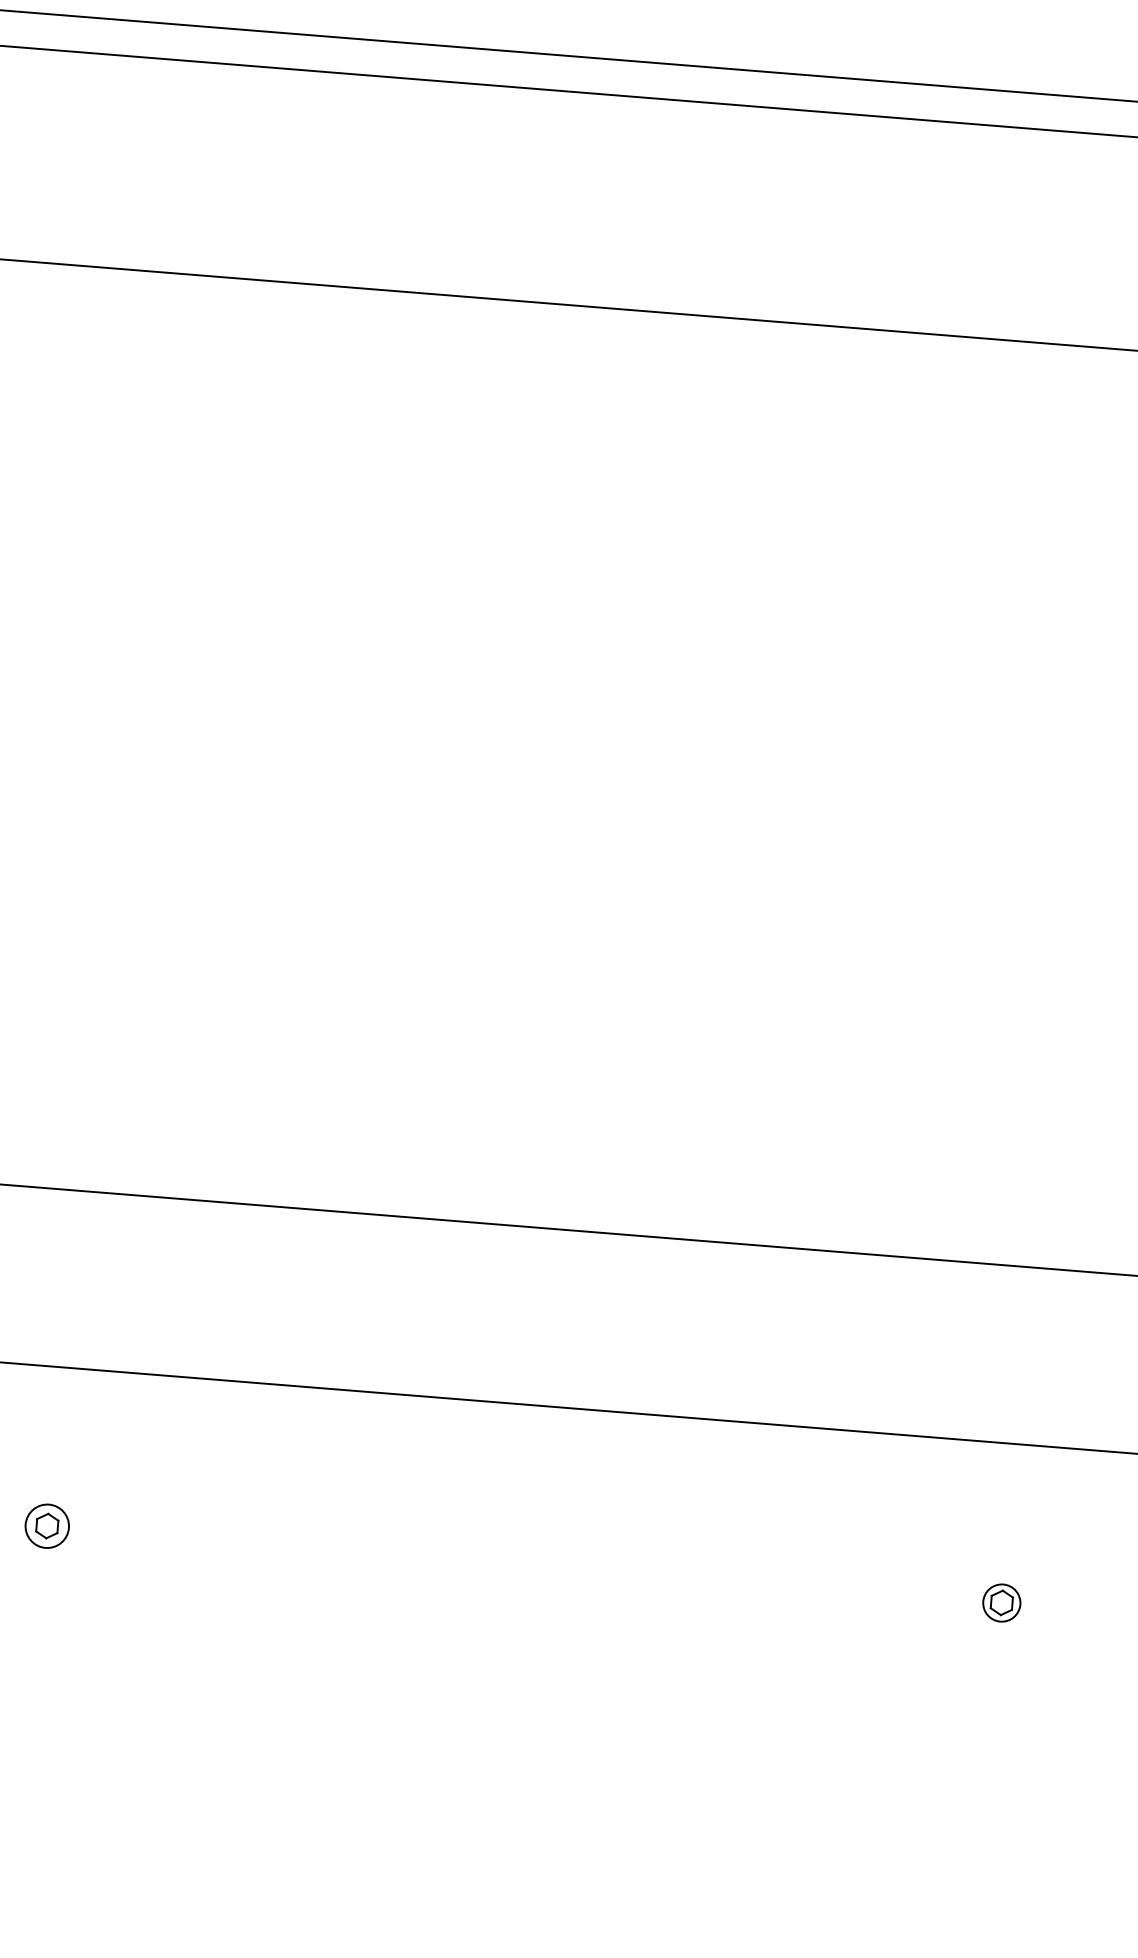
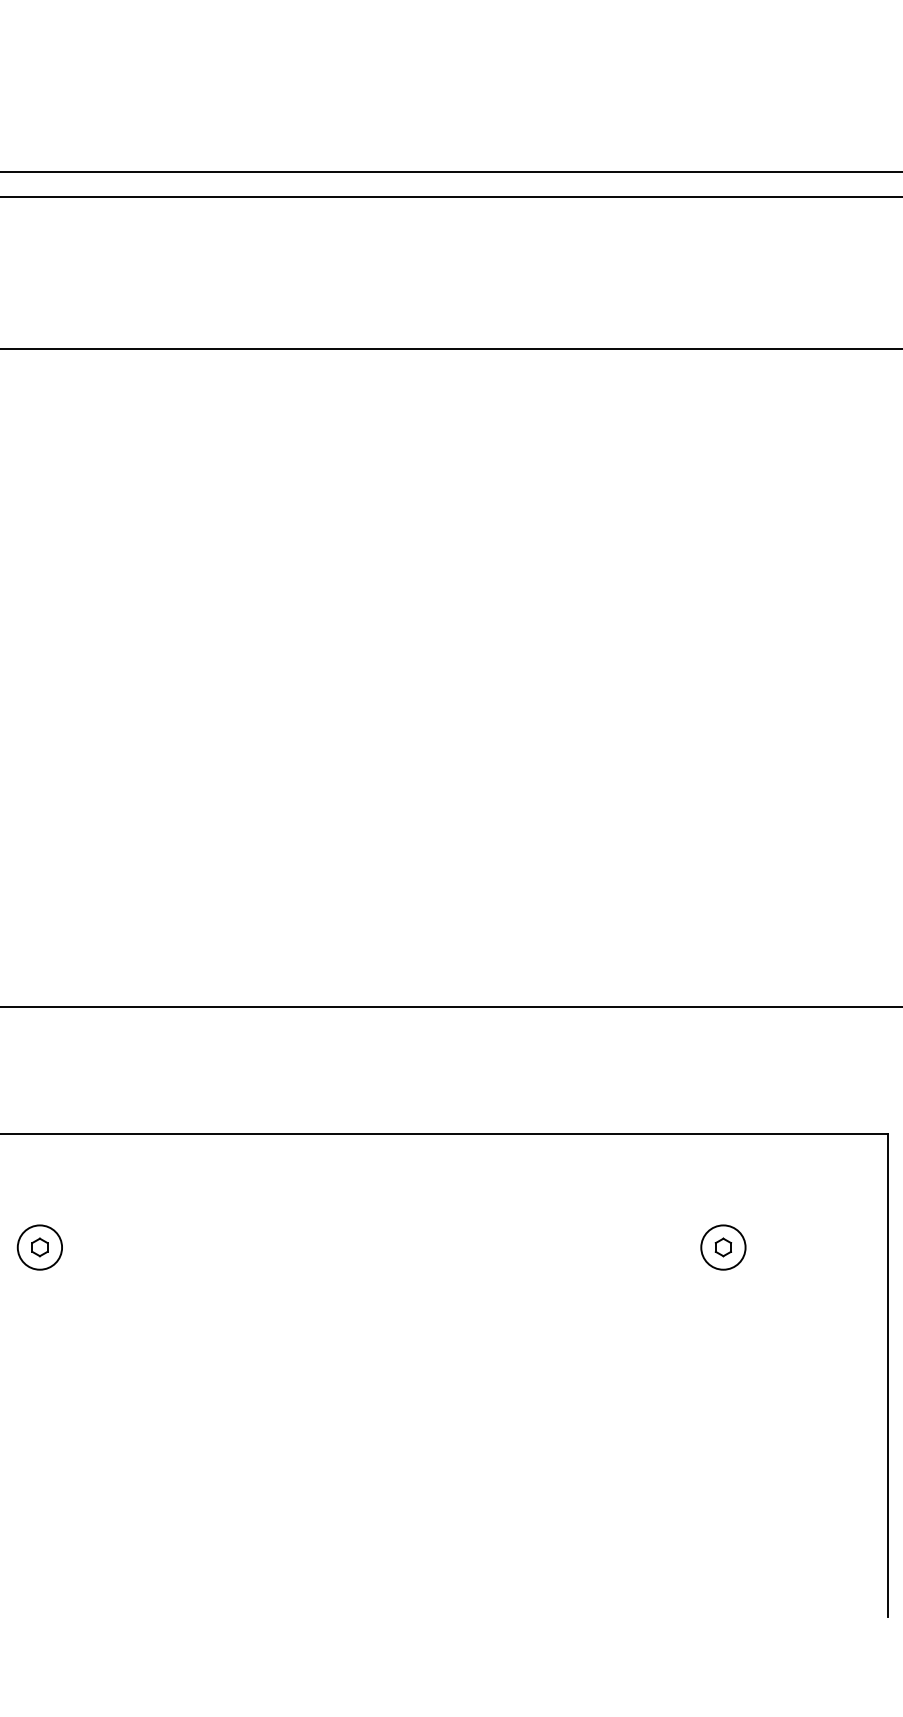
circle: (46, 1526) -> (39, 1247), size x1.43
circle: (1001, 1602) -> (723, 1247), size x1.67

